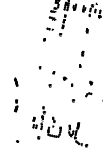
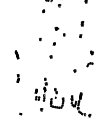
part: (67, 81) -> (59, 31), moved
part: (16, 105) -> (18, 78), size x0.62

